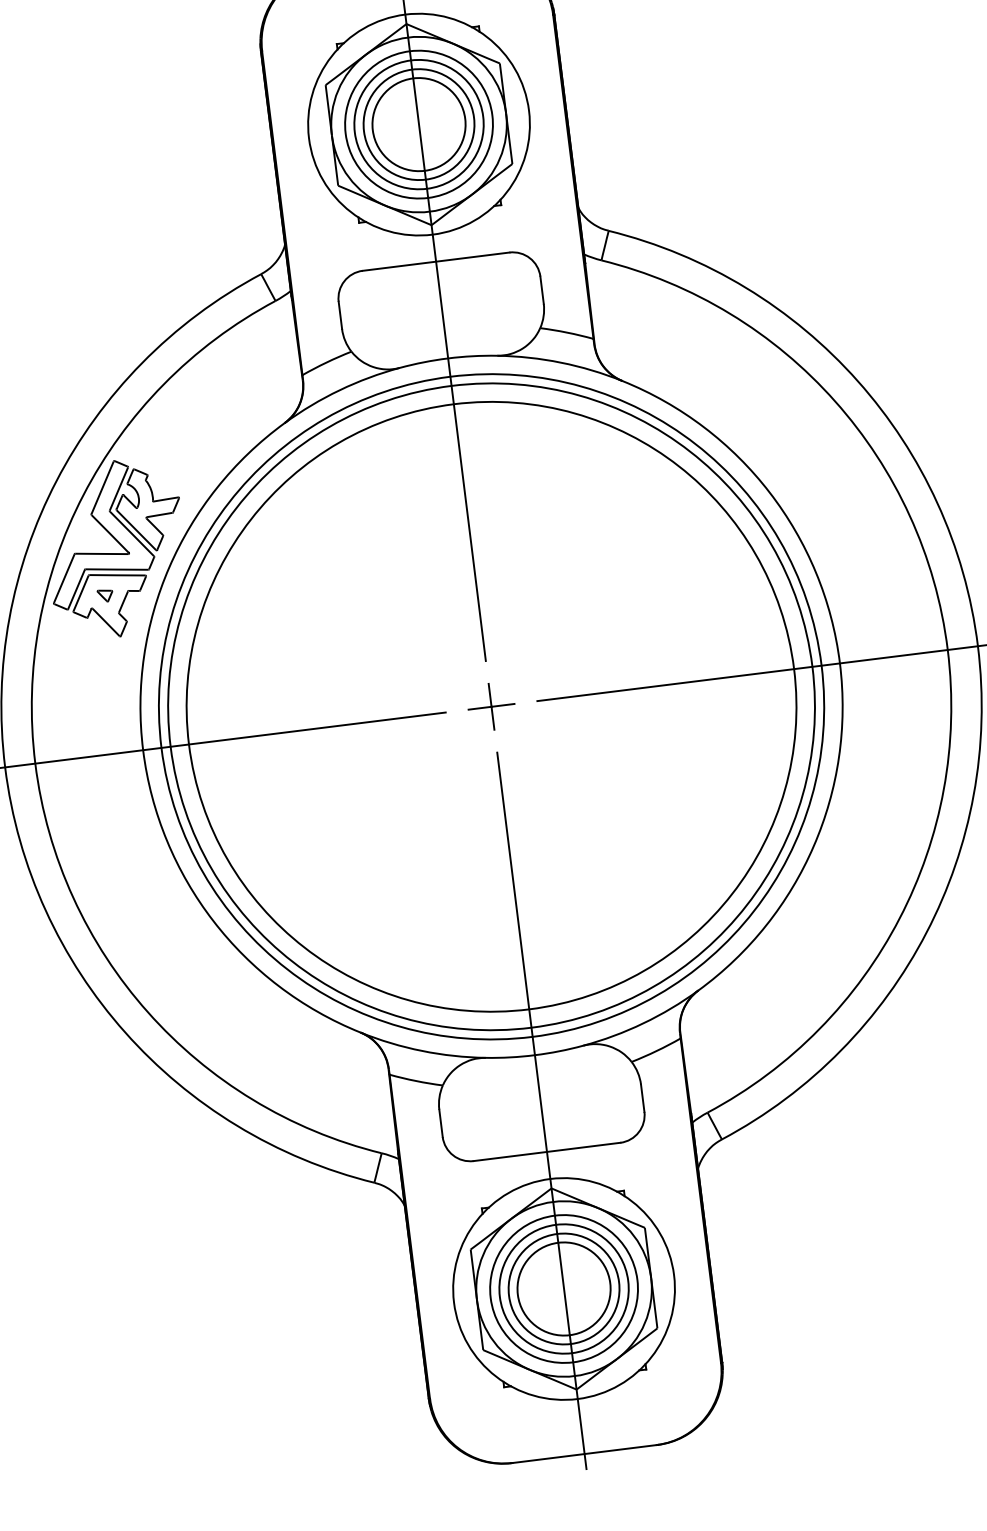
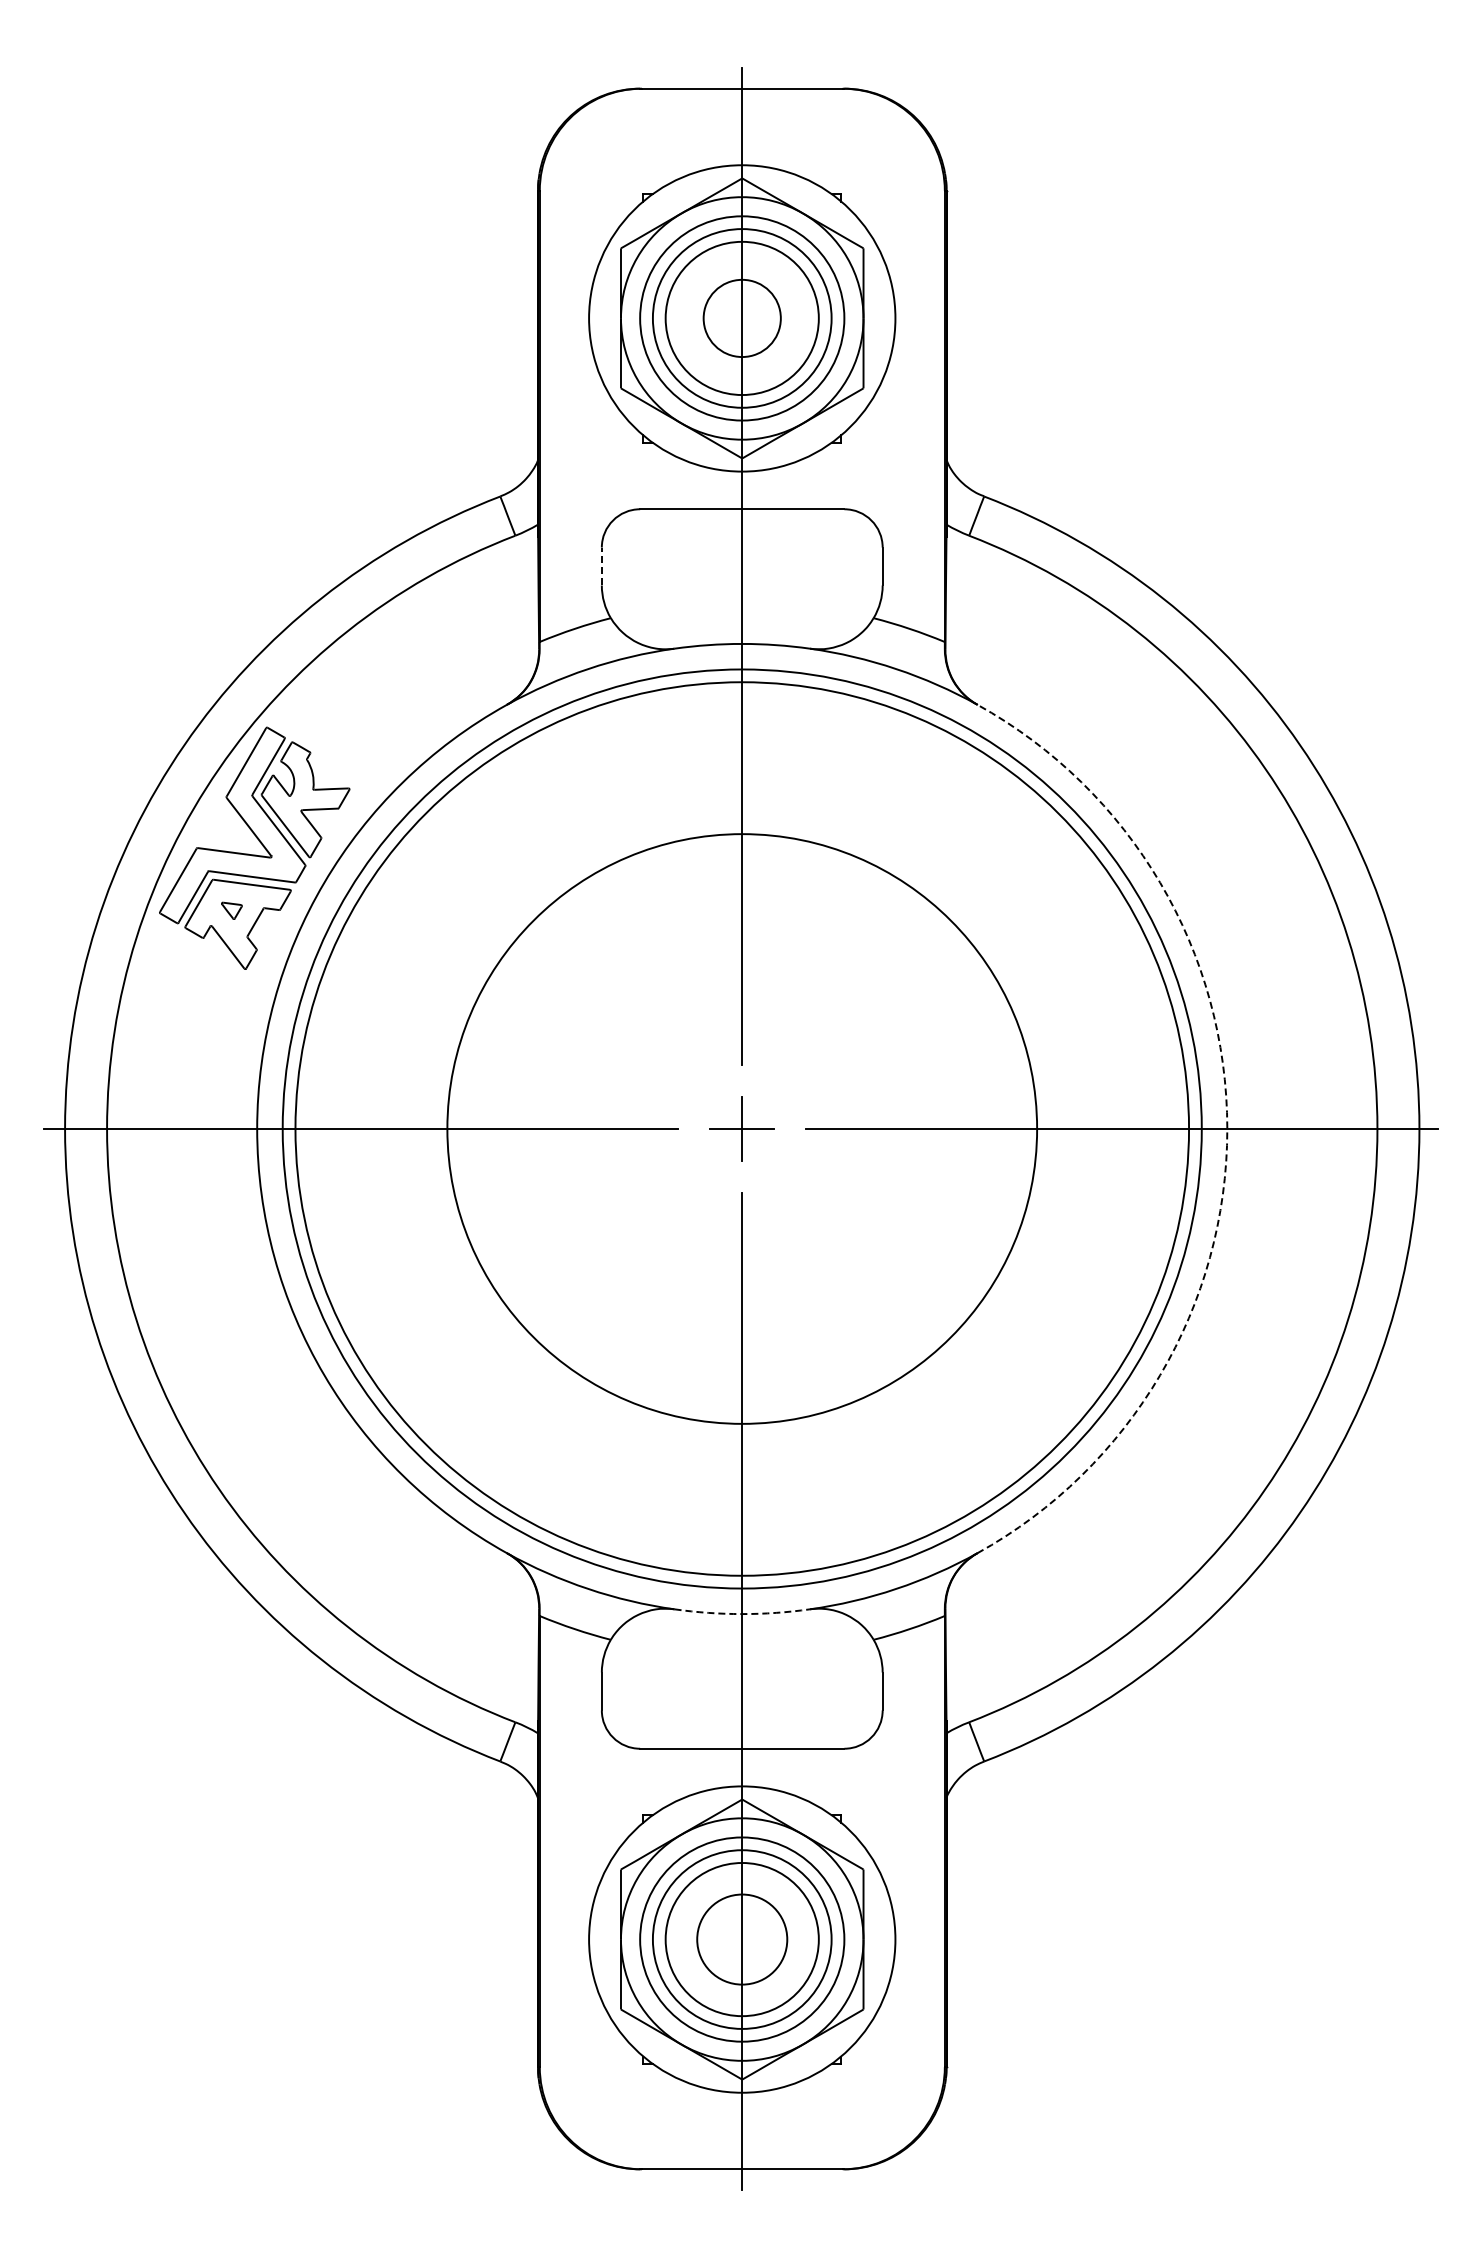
circle: (418, 124) -> (741, 318), size x0.6
line: (340, 315) -> (601, 566), solid -> dashed
arc: (840, 663) -> (1227, 1129), solid -> dashed
circle: (491, 706) -> (742, 1128), size x0.7
arc: (535, 1055) -> (742, 1614), solid -> dashed
circle: (563, 1289) -> (741, 1939), size x0.7

